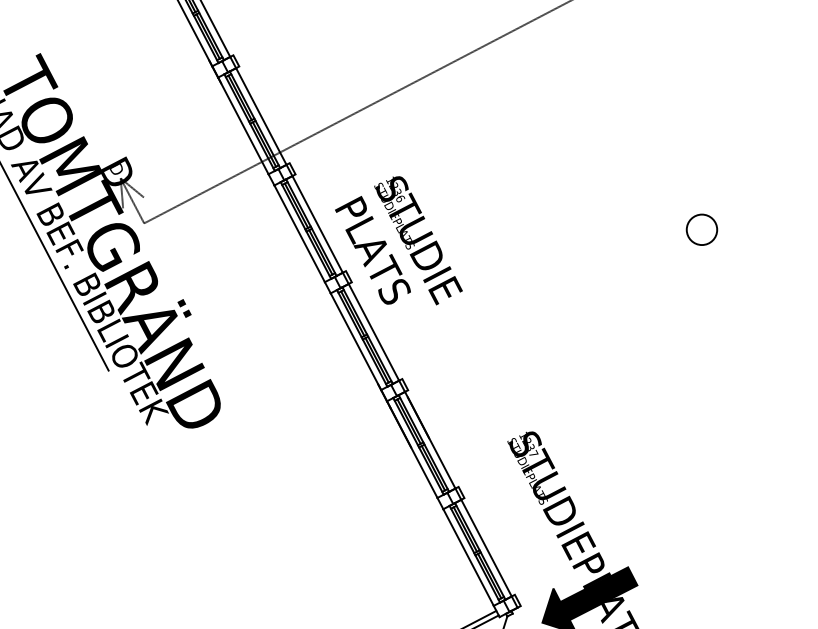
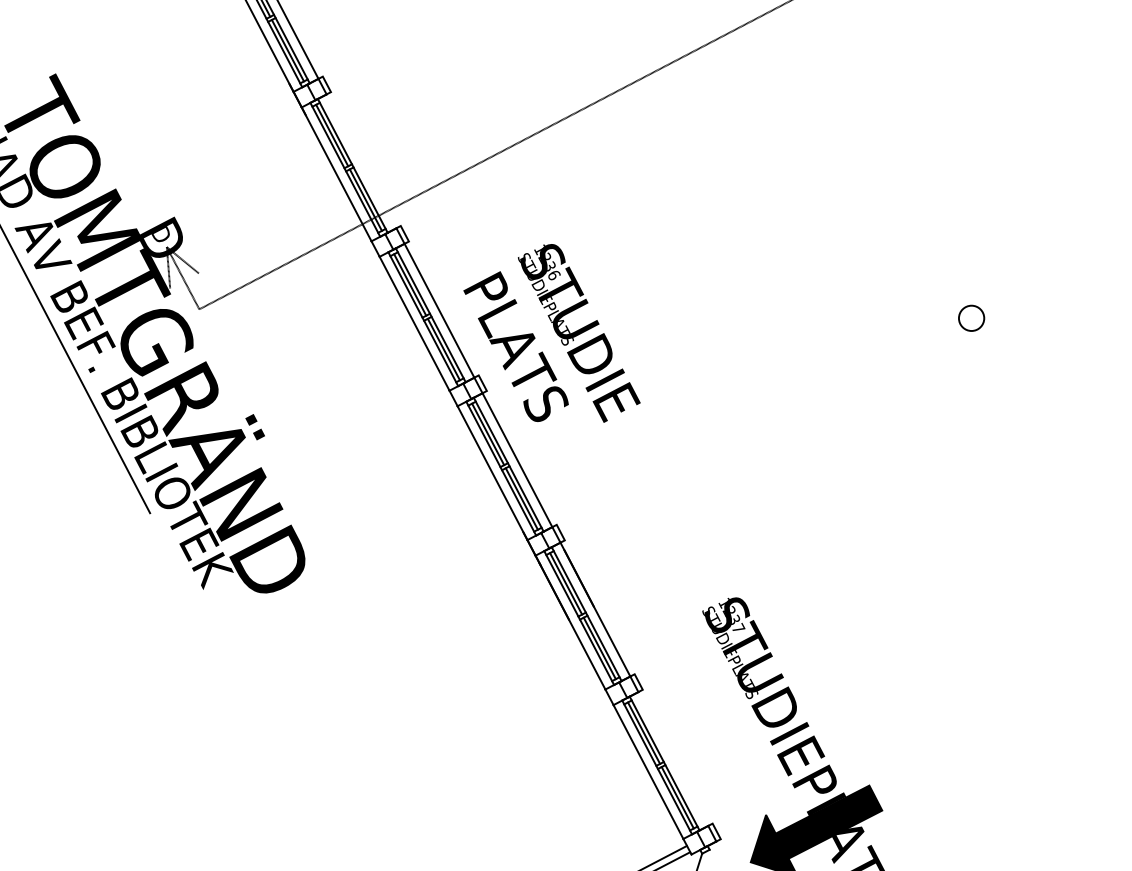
line: (261, 116) -> (361, 161), removed
part: (701, 230) -> (971, 318), size x0.6
line: (486, 547) -> (673, 758), removed

